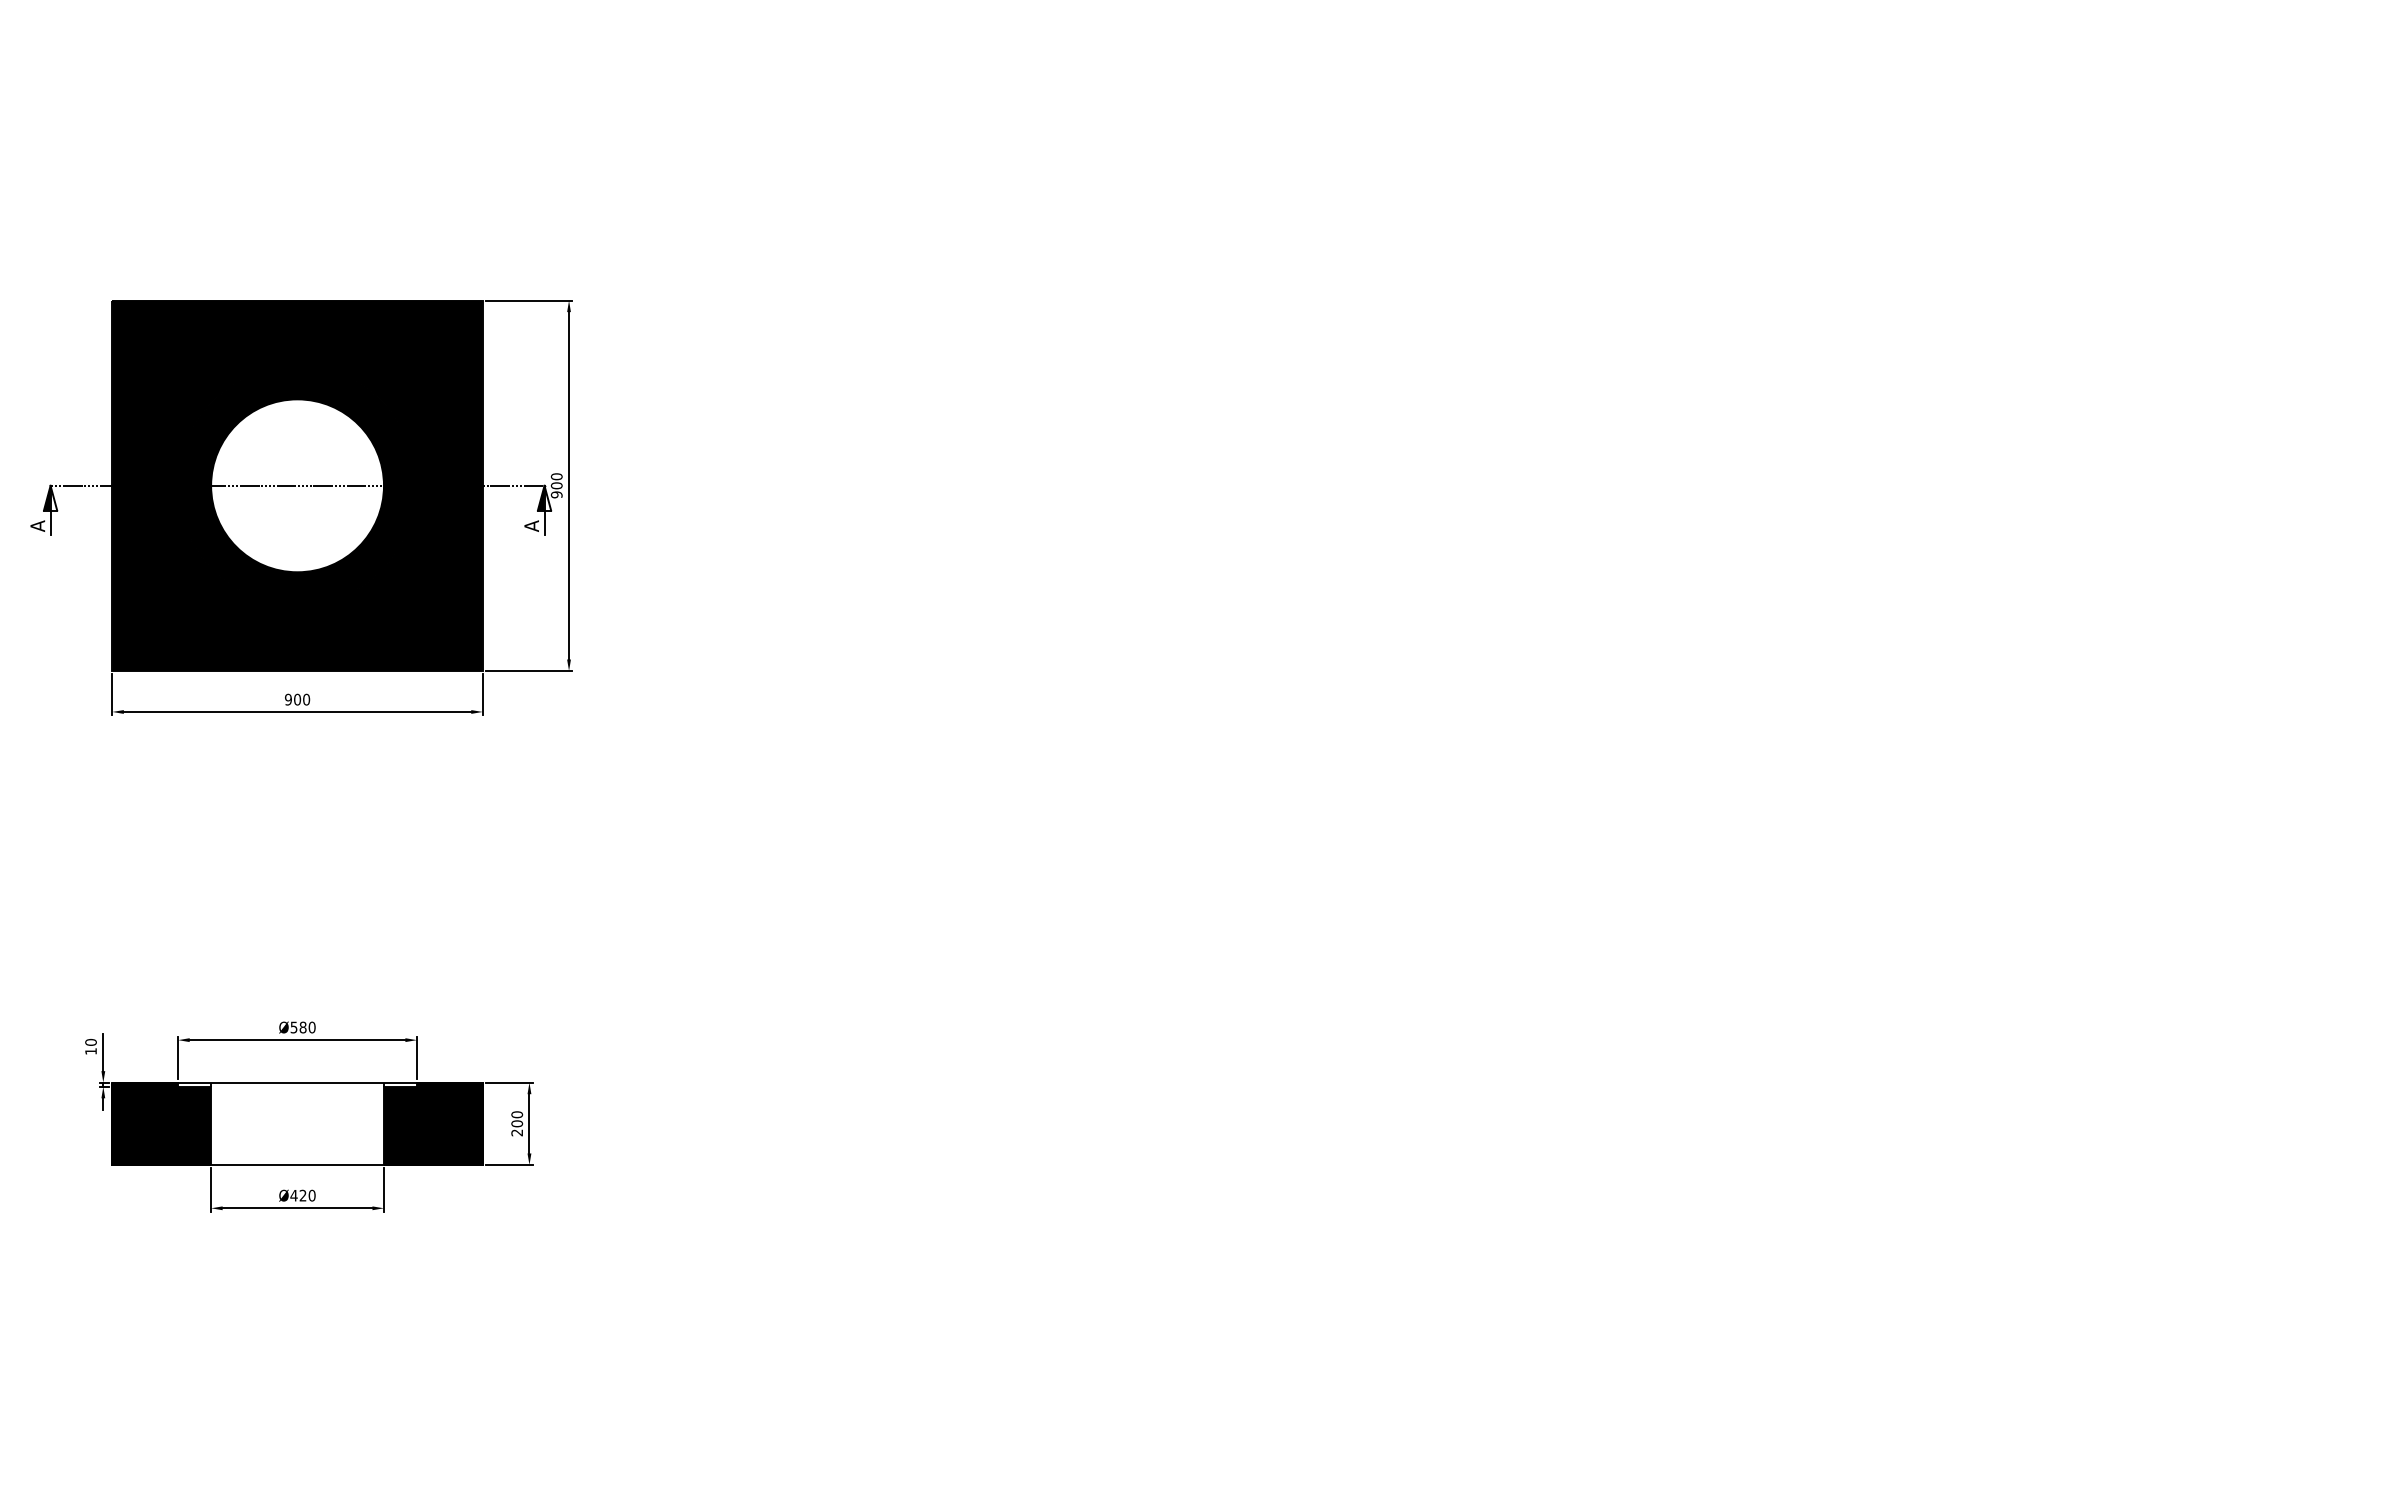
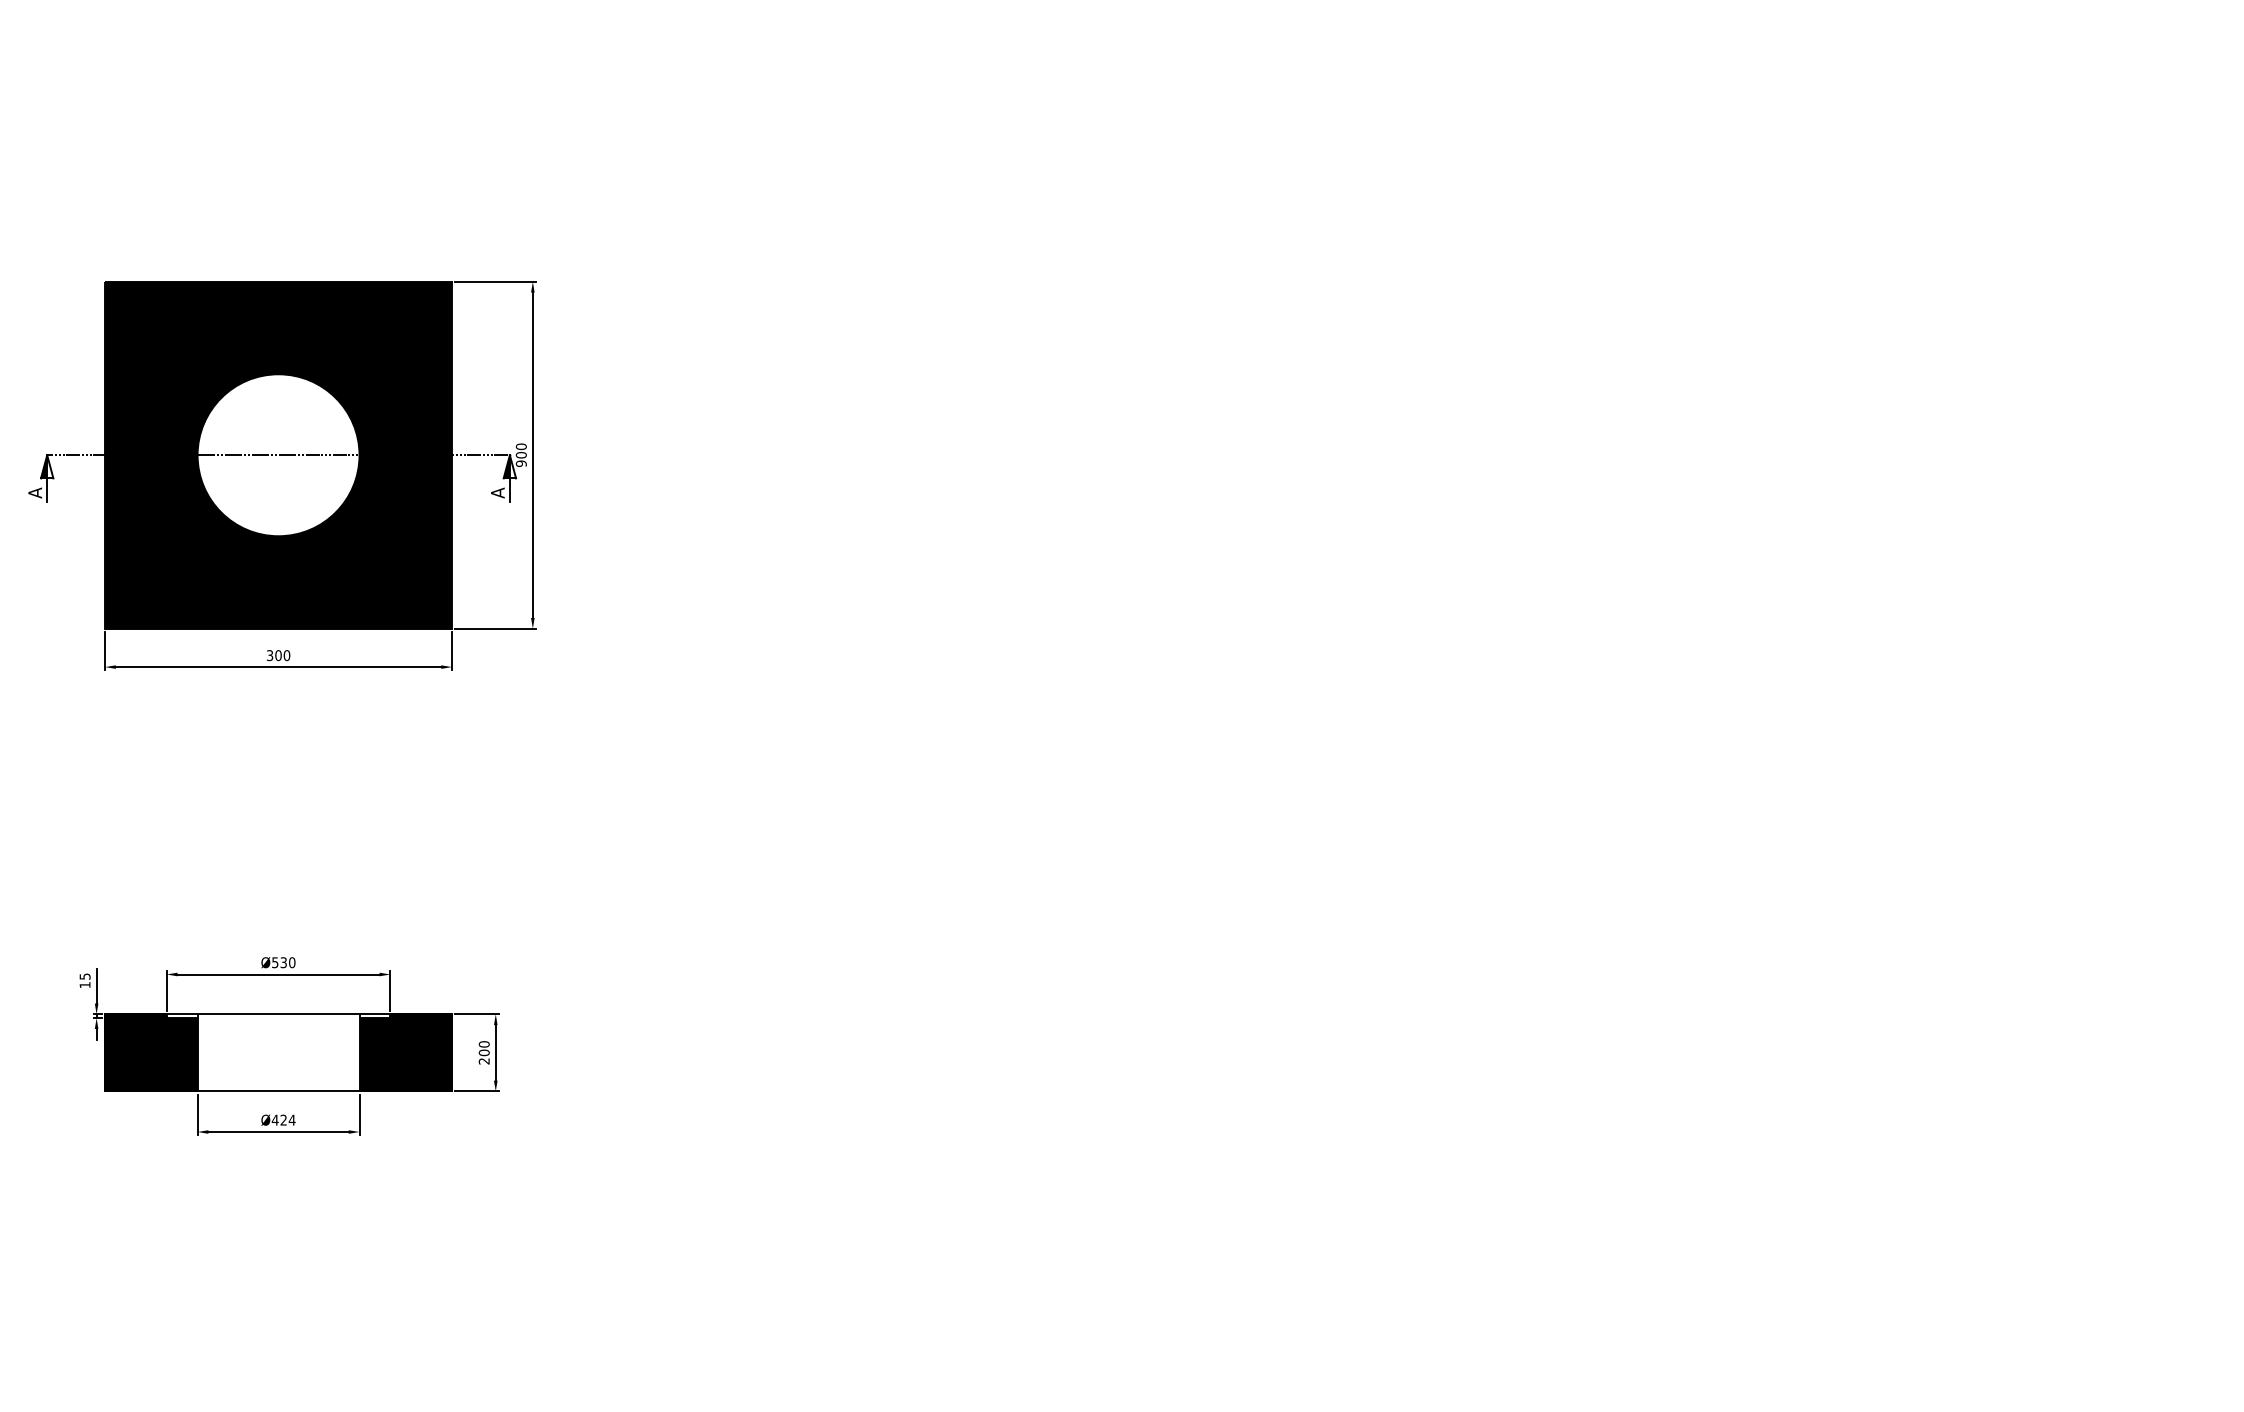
text: (288, 699) -> (270, 655), 900 -> 300
text: (302, 1027) -> (283, 962), Ø580 -> Ø530
text: (90, 1041) -> (84, 975), 10 -> 15
text: (311, 1195) -> (291, 1120), Ø420 -> Ø424

